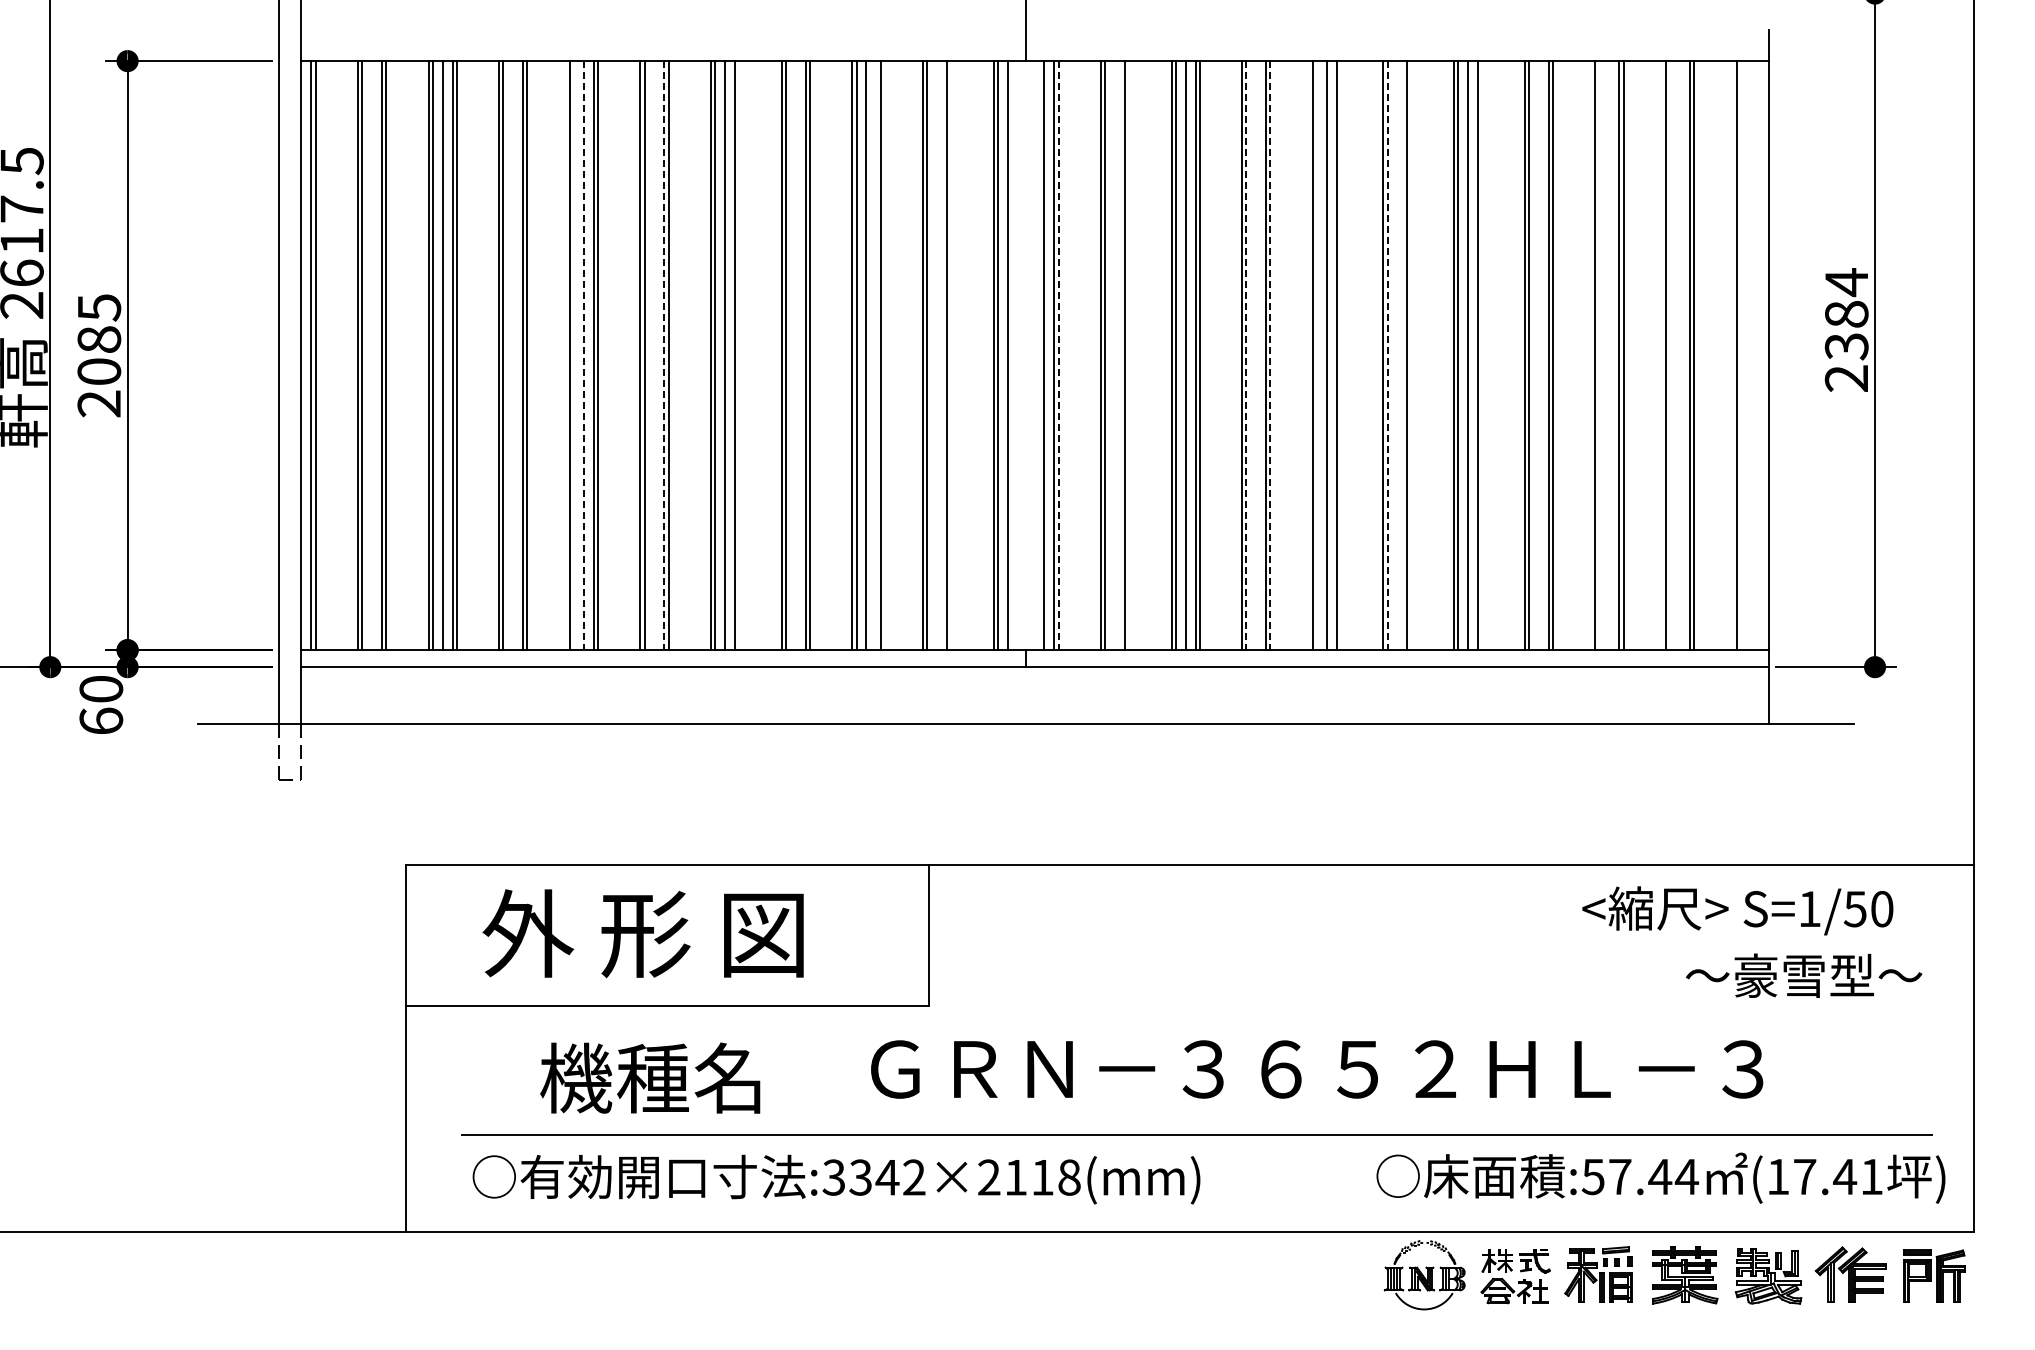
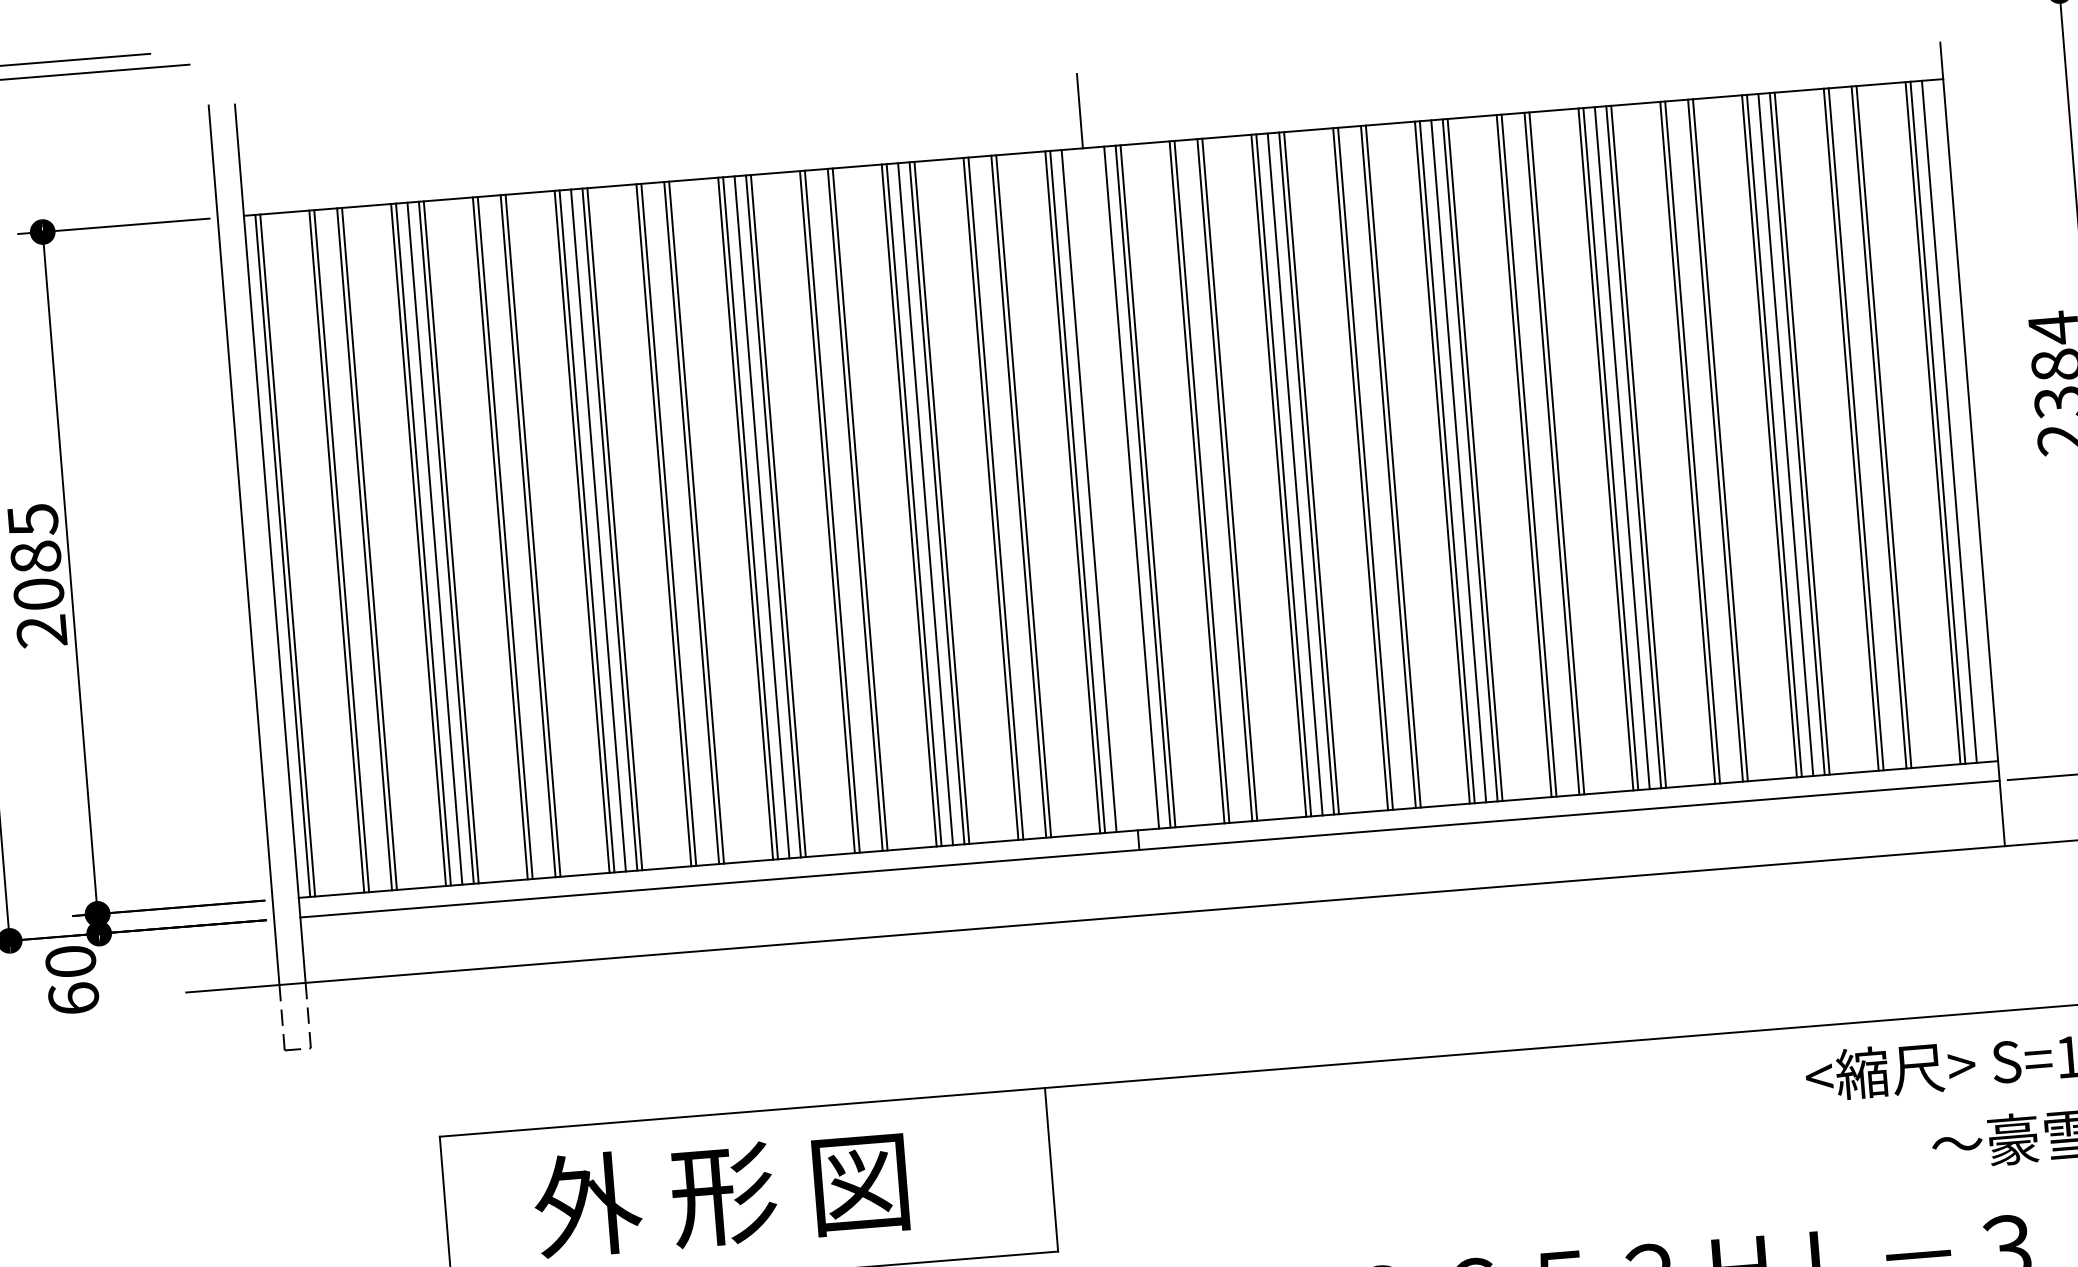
line: (574, 355) -> (587, 531), added
line: (583, 355) -> (597, 530), dashed -> solid
line: (664, 355) -> (691, 522), dashed -> solid
line: (739, 355) -> (778, 515), added
line: (876, 355) -> (937, 503), added
line: (951, 355) -> (1024, 496), added
line: (1058, 355) -> (1147, 486), dashed -> solid
line: (1129, 355) -> (1230, 479), added
line: (1246, 355) -> (1365, 468), dashed -> solid
line: (1270, 355) -> (1393, 466), dashed -> solid
line: (1317, 355) -> (1447, 462), added
line: (1341, 355) -> (1475, 459), added
line: (1387, 355) -> (1528, 455), dashed -> solid
line: (1411, 355) -> (1556, 453), added
line: (1482, 355) -> (1638, 446), added
line: (1599, 355) -> (1774, 435), added
line: (1609, 355) -> (1785, 434), added
line: (1670, 355) -> (1856, 429), added
line: (1740, 355) -> (1937, 422), added
line: (1750, 355) -> (1949, 421), added

